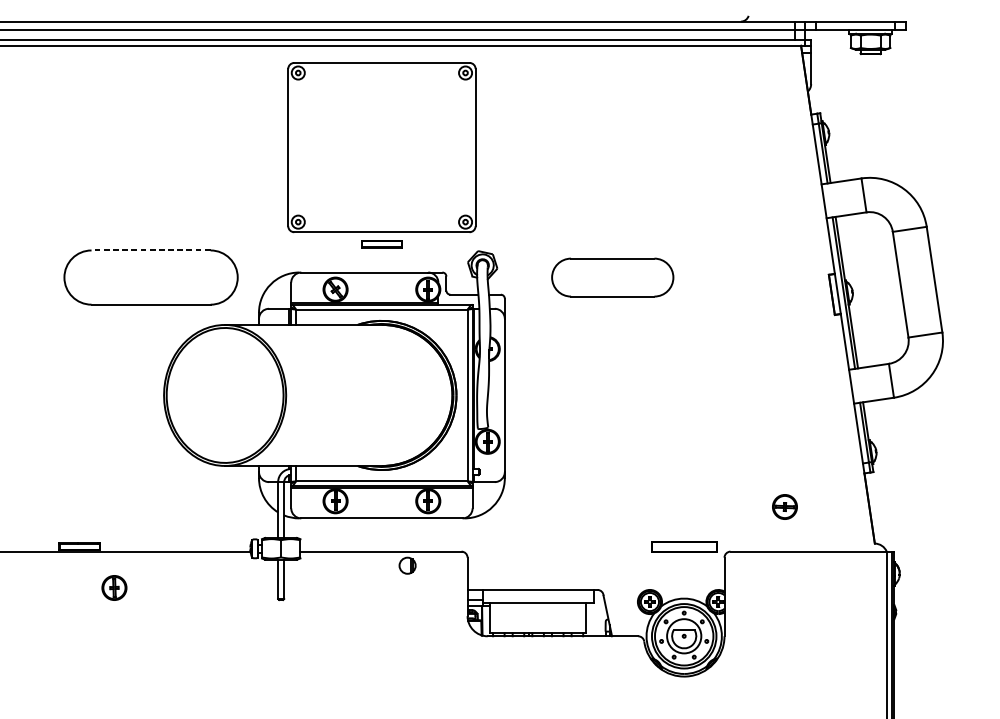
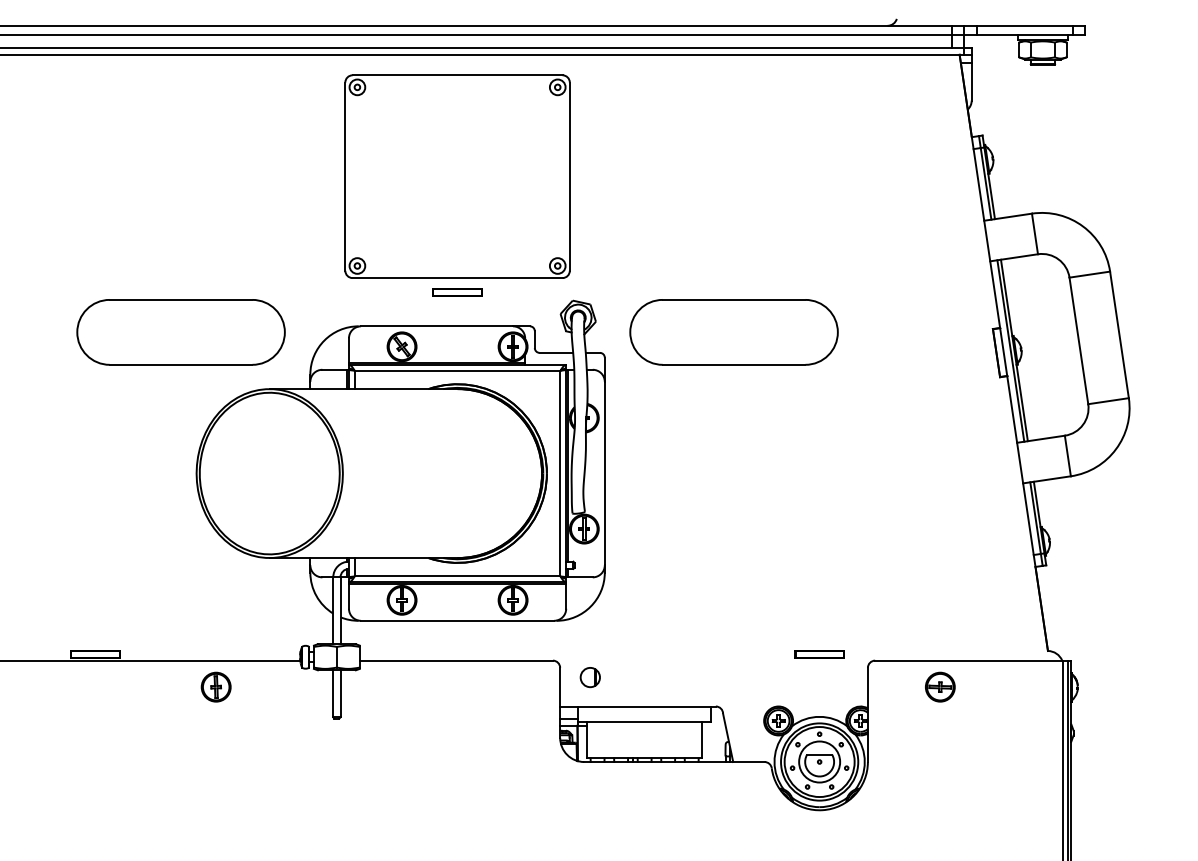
line: (150, 250) -> (180, 299), dashed -> solid
part: (612, 277) -> (733, 332), size x1.43
part: (785, 506) -> (940, 686), moved
part: (684, 546) -> (819, 654), size x0.62
part: (406, 565) -> (589, 677), moved
part: (113, 587) -> (215, 686), moved

